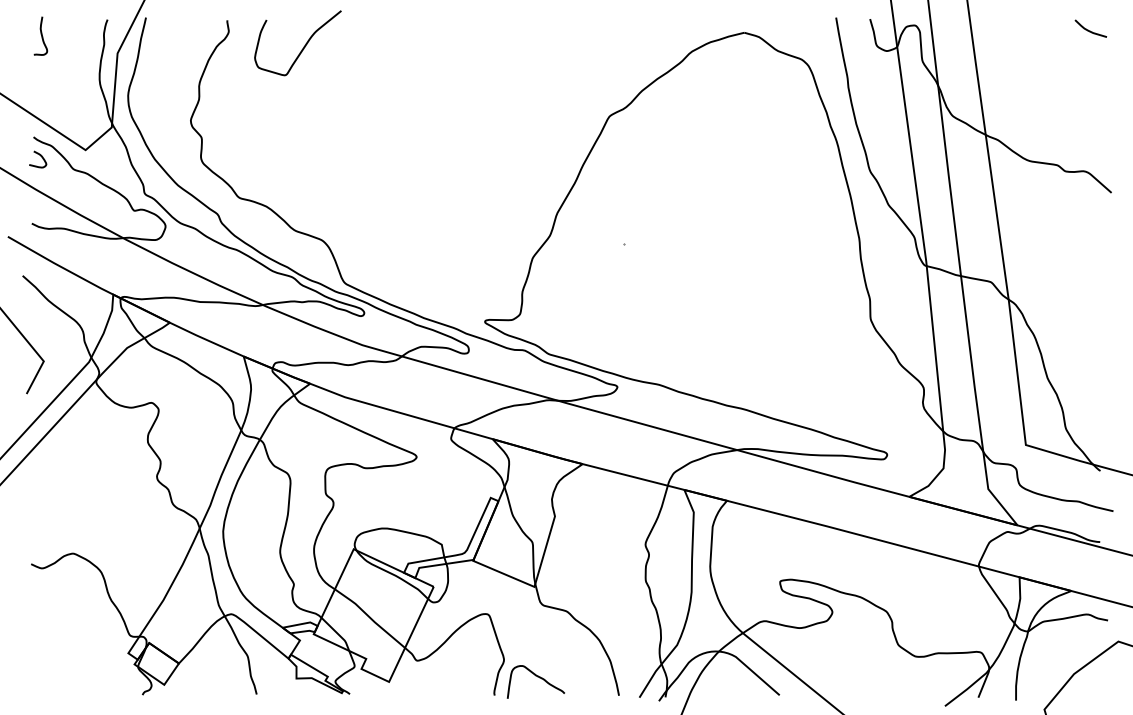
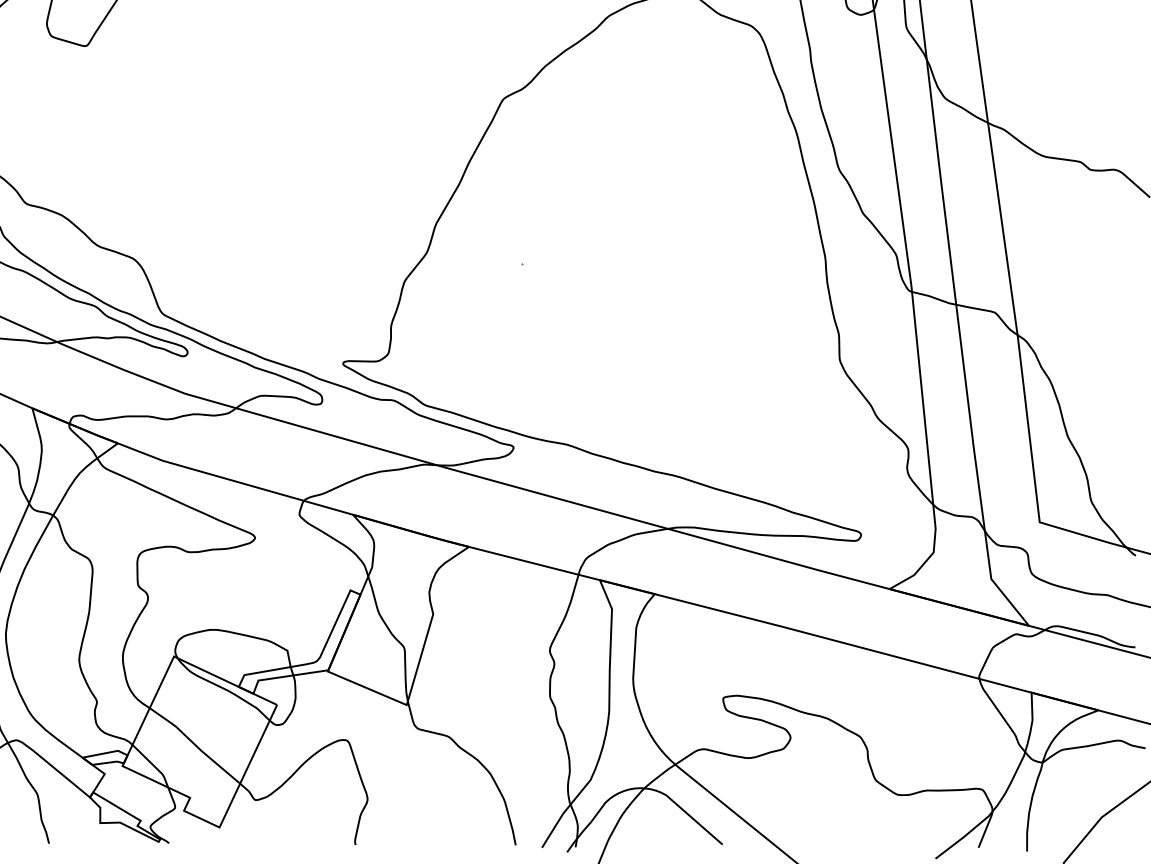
curve: (537, 677) -> (410, 821), removed

